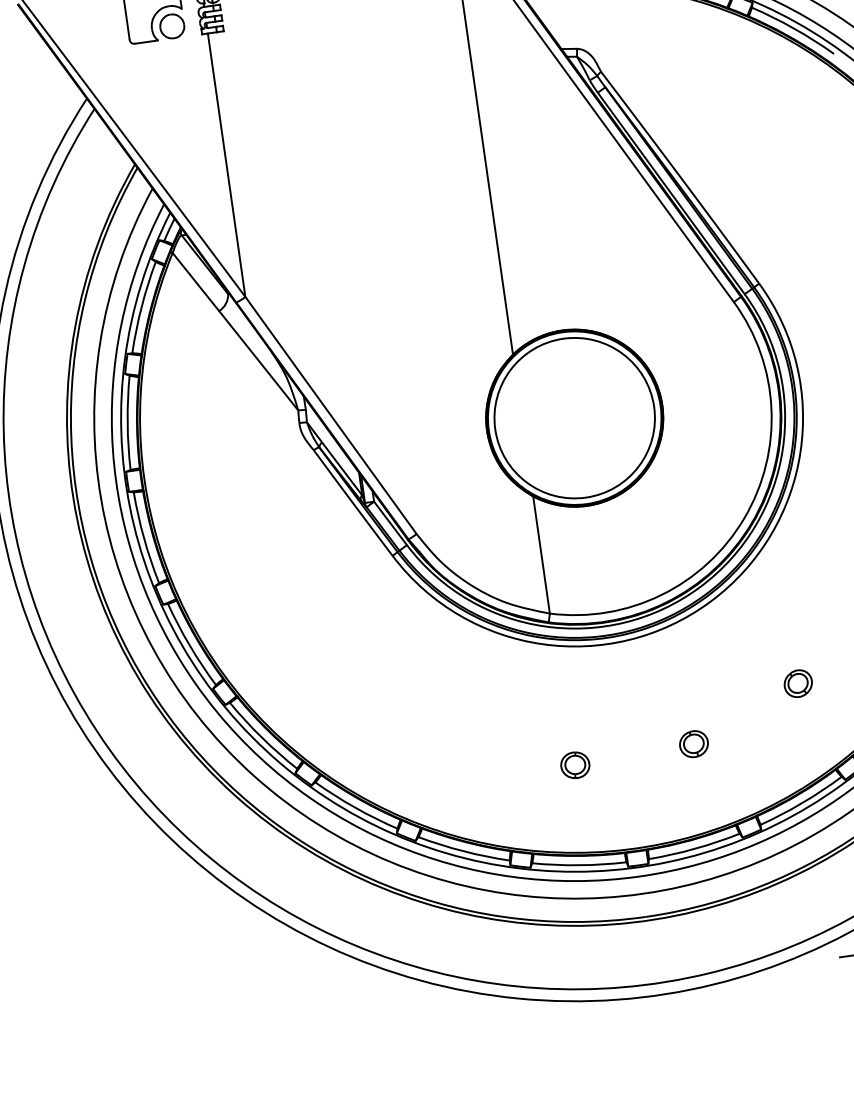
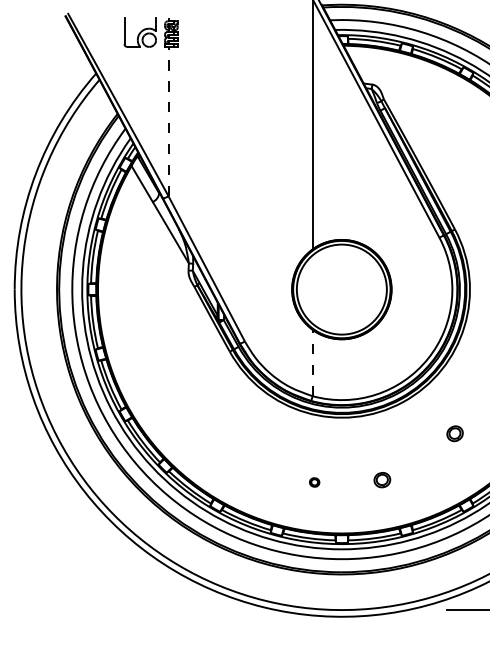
line: (226, 165) -> (168, 121), solid -> dashed
line: (541, 554) -> (312, 362), solid -> dashed
part: (797, 683) -> (454, 433), moved
part: (574, 765) -> (314, 482), size x0.6

